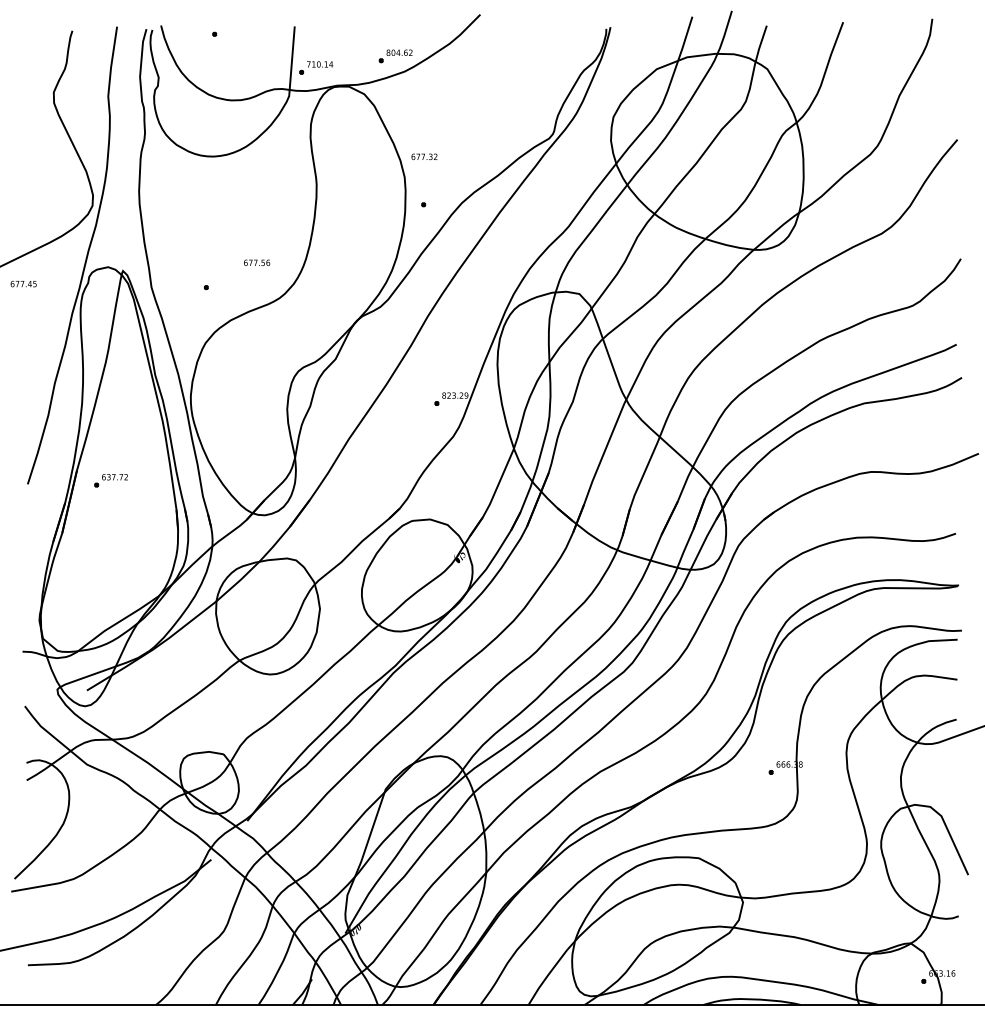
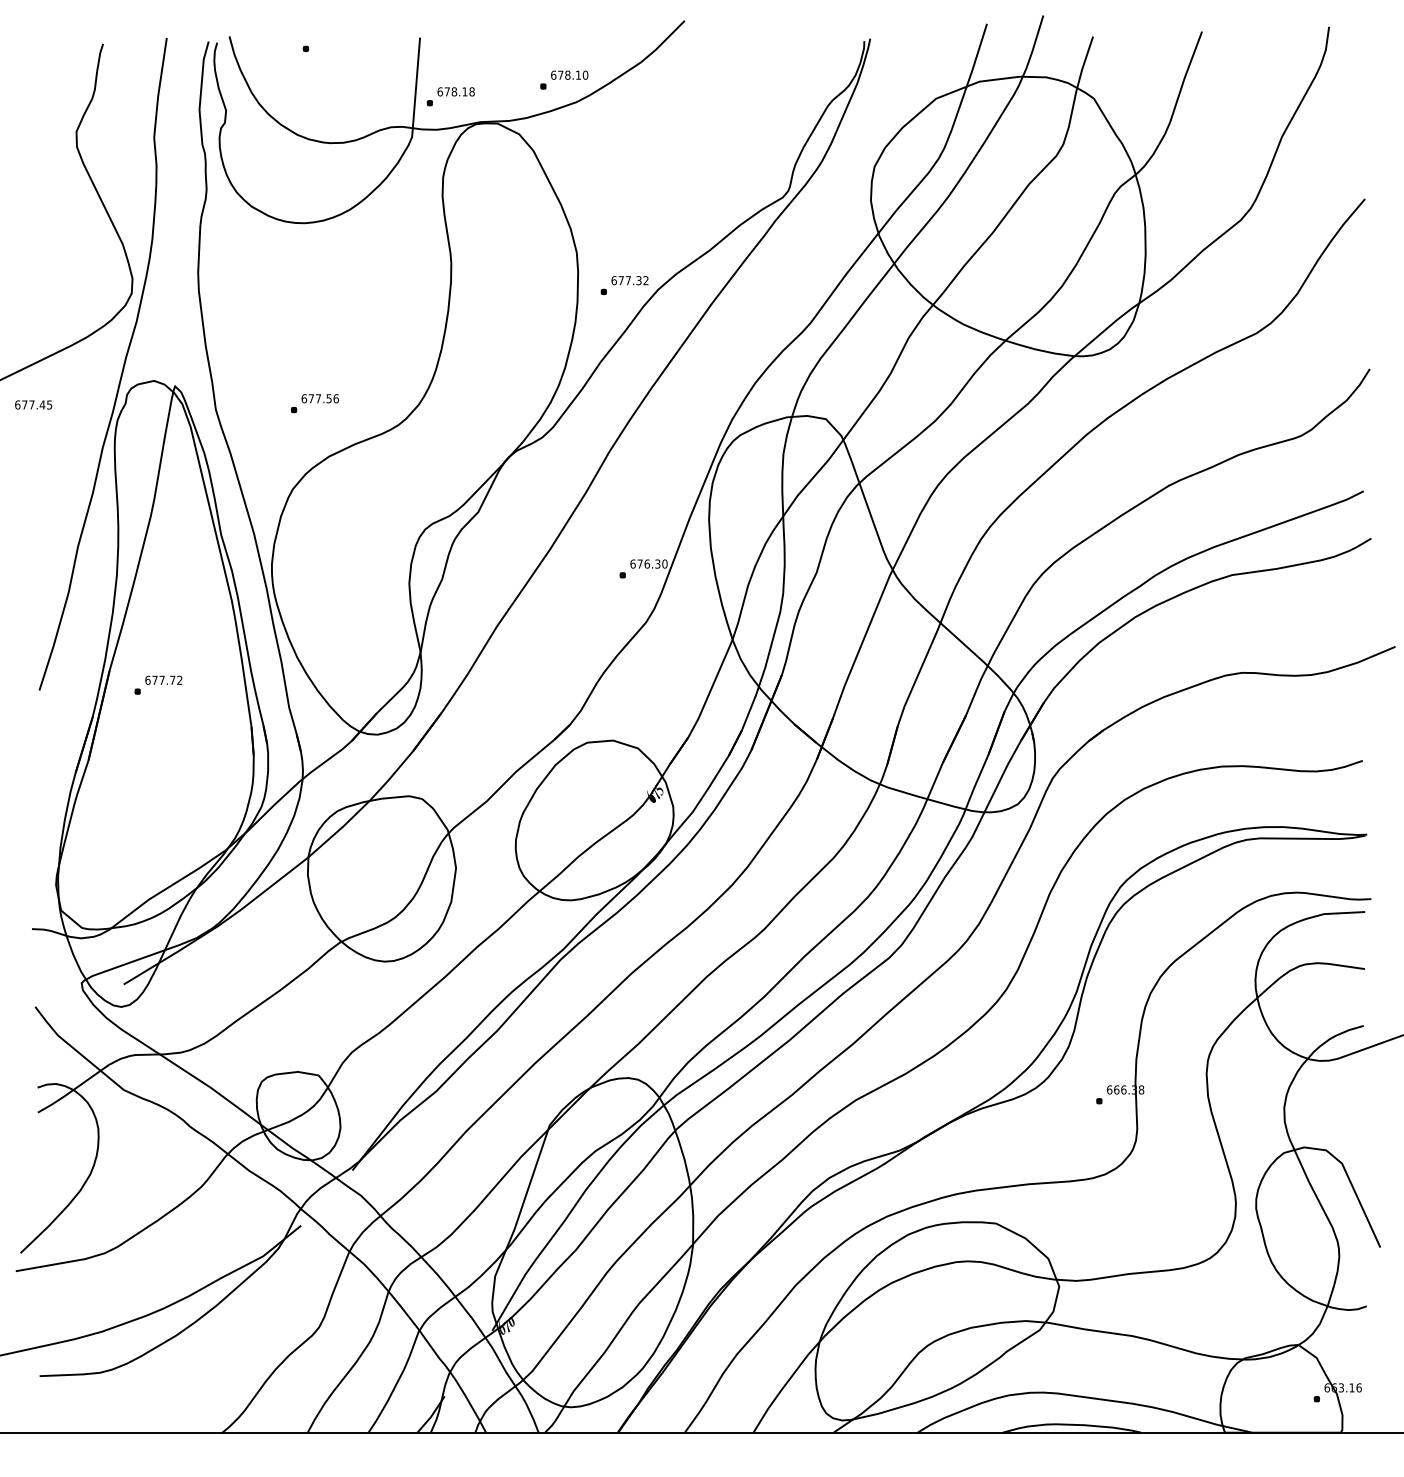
text: (399, 52) -> (569, 74), 804.62 -> 678.10
text: (319, 64) -> (455, 91), 710.14 -> 678.18
text: (424, 156) -> (629, 280), moved
text: (256, 262) -> (319, 398), moved
text: (454, 395) -> (648, 563), 823.29 -> 676.30
text: (108, 476) -> (154, 679), 637.72 -> 677.72

